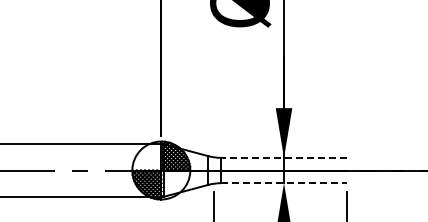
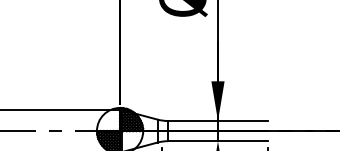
line: (284, 157) -> (218, 120), dashed -> solid
line: (284, 183) -> (218, 141), dashed -> solid

